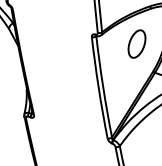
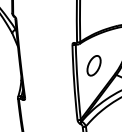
part: (136, 43) -> (93, 65), moved

